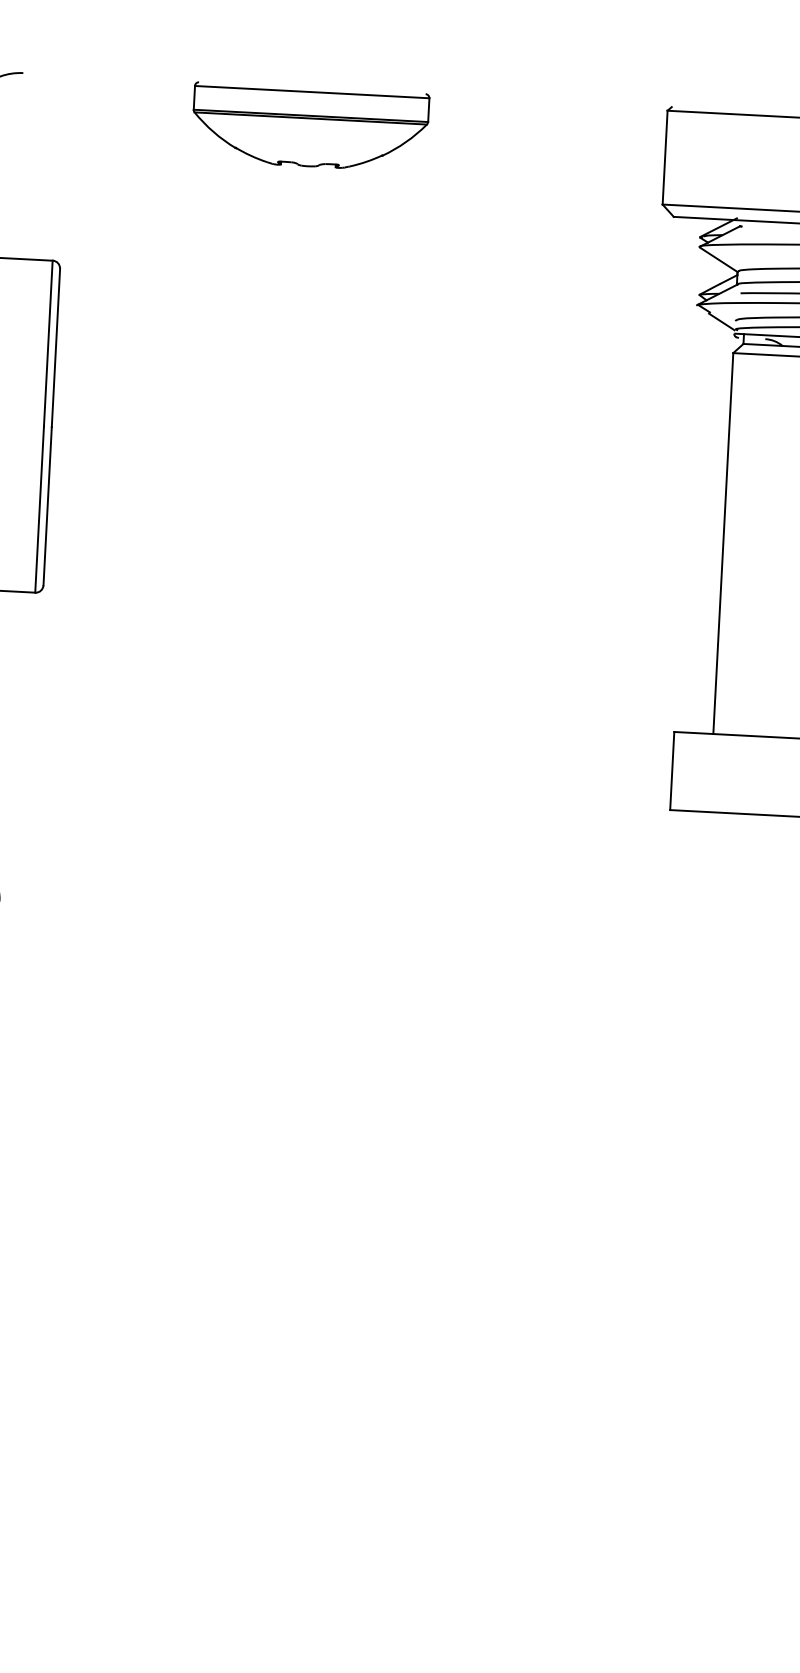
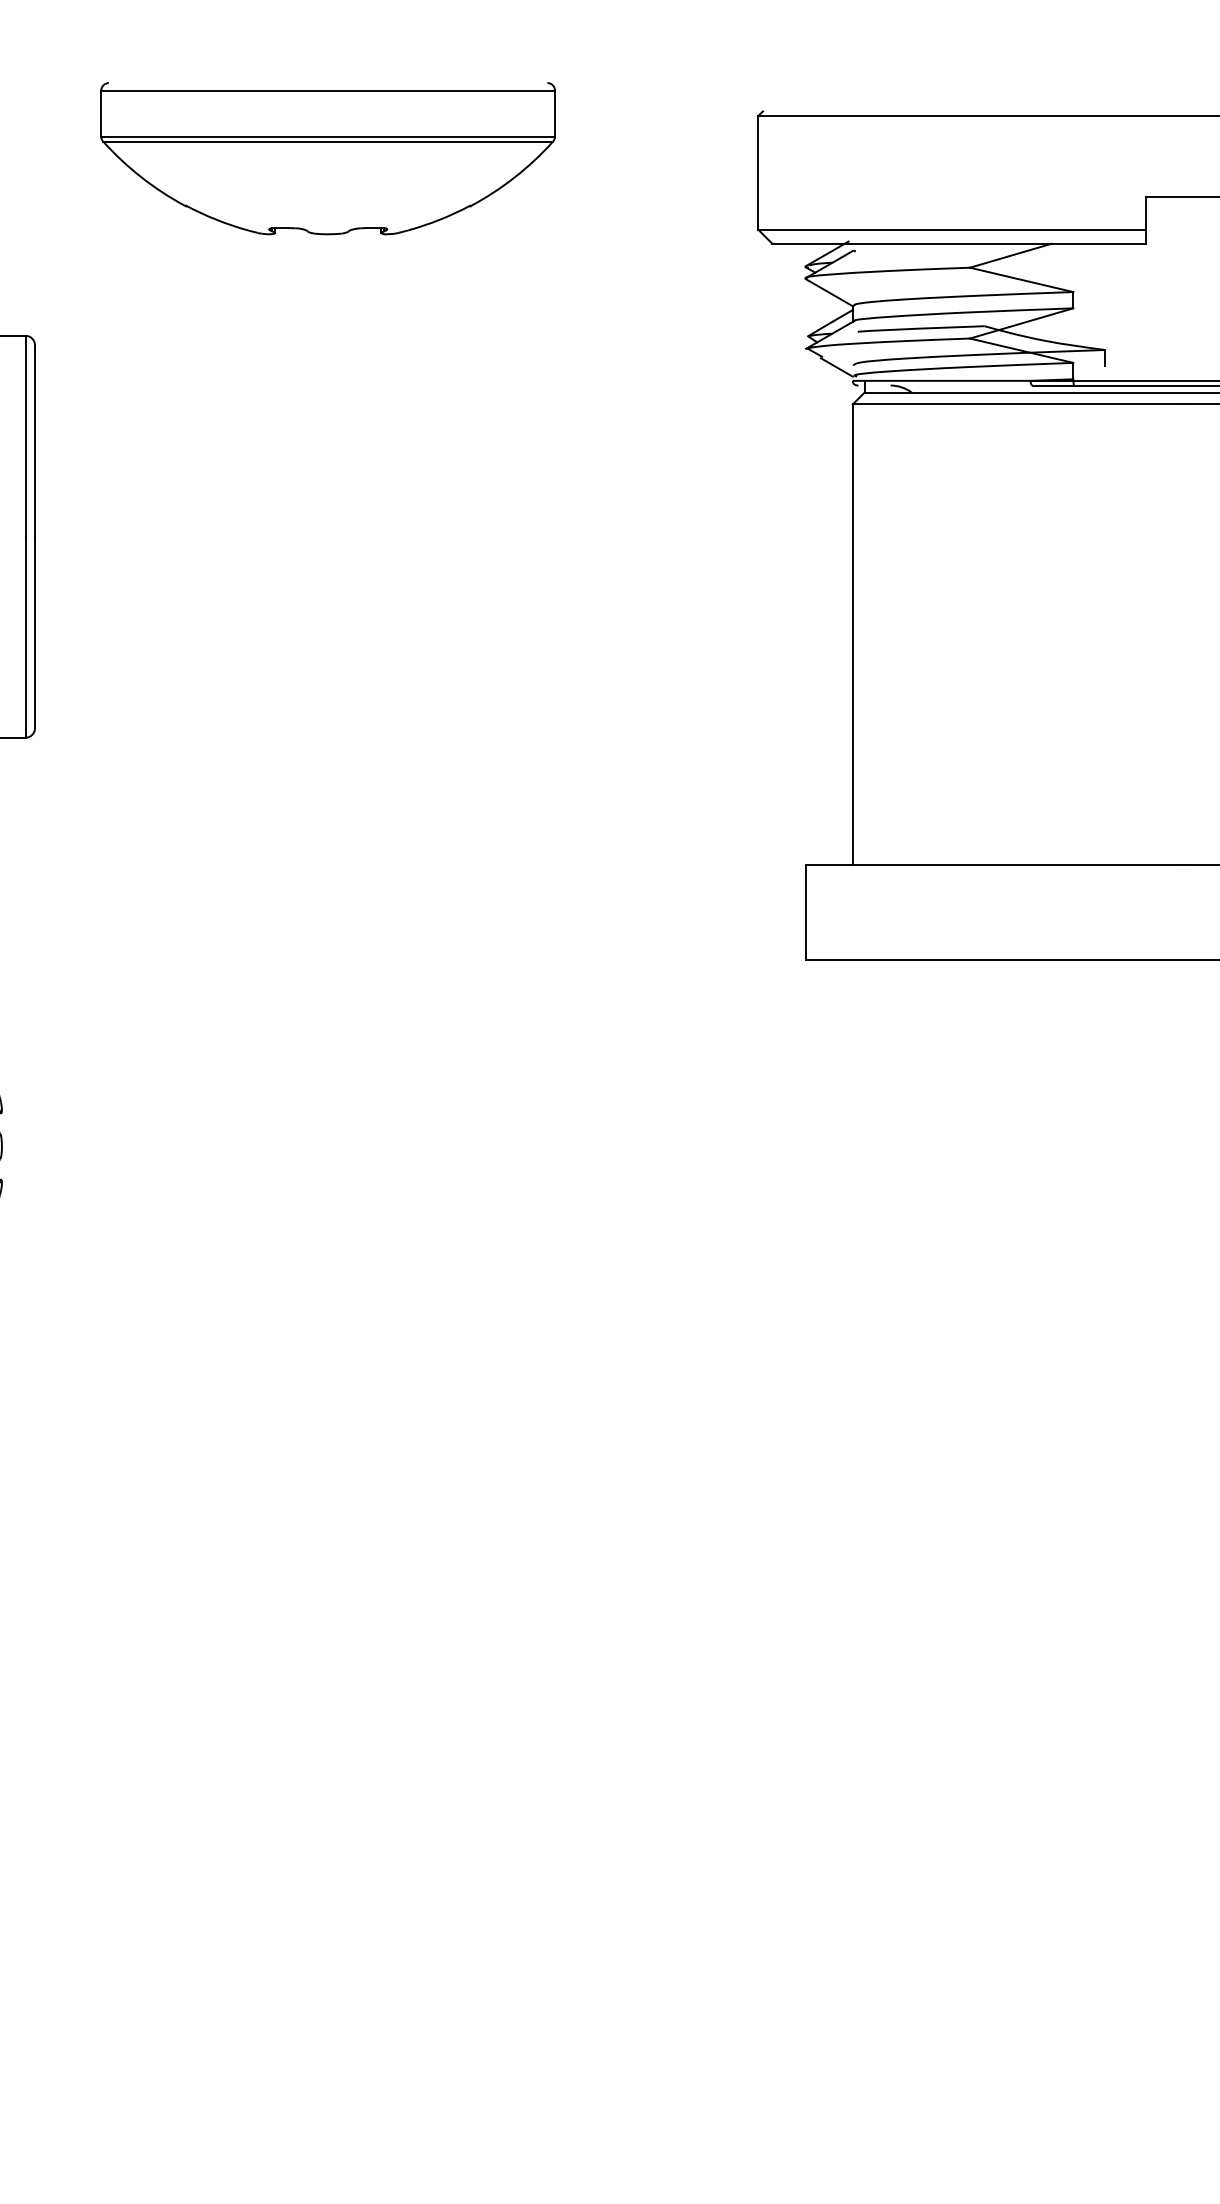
part: (309, 127) -> (327, 158), size x1.6

